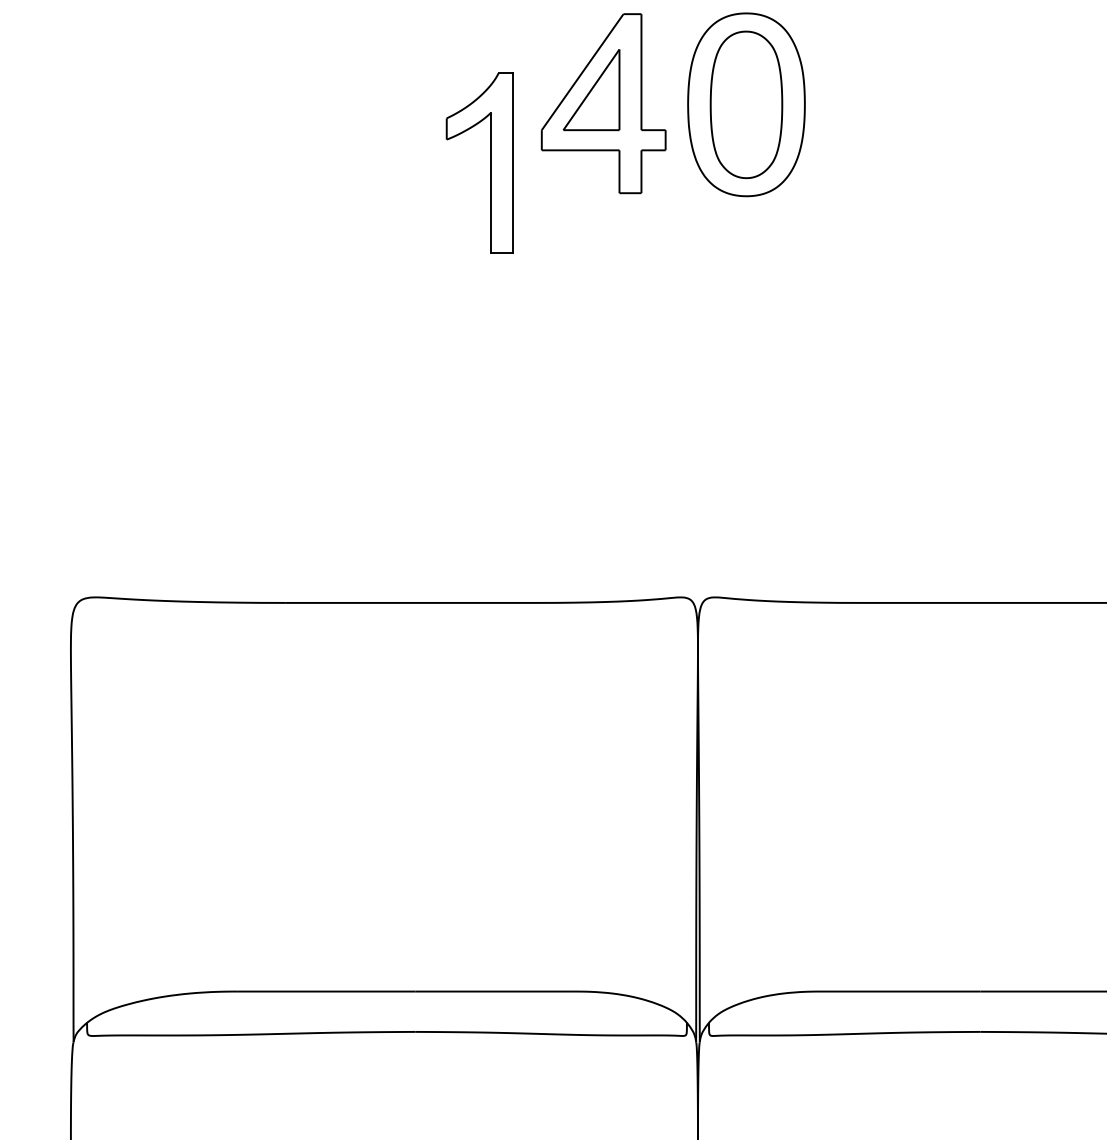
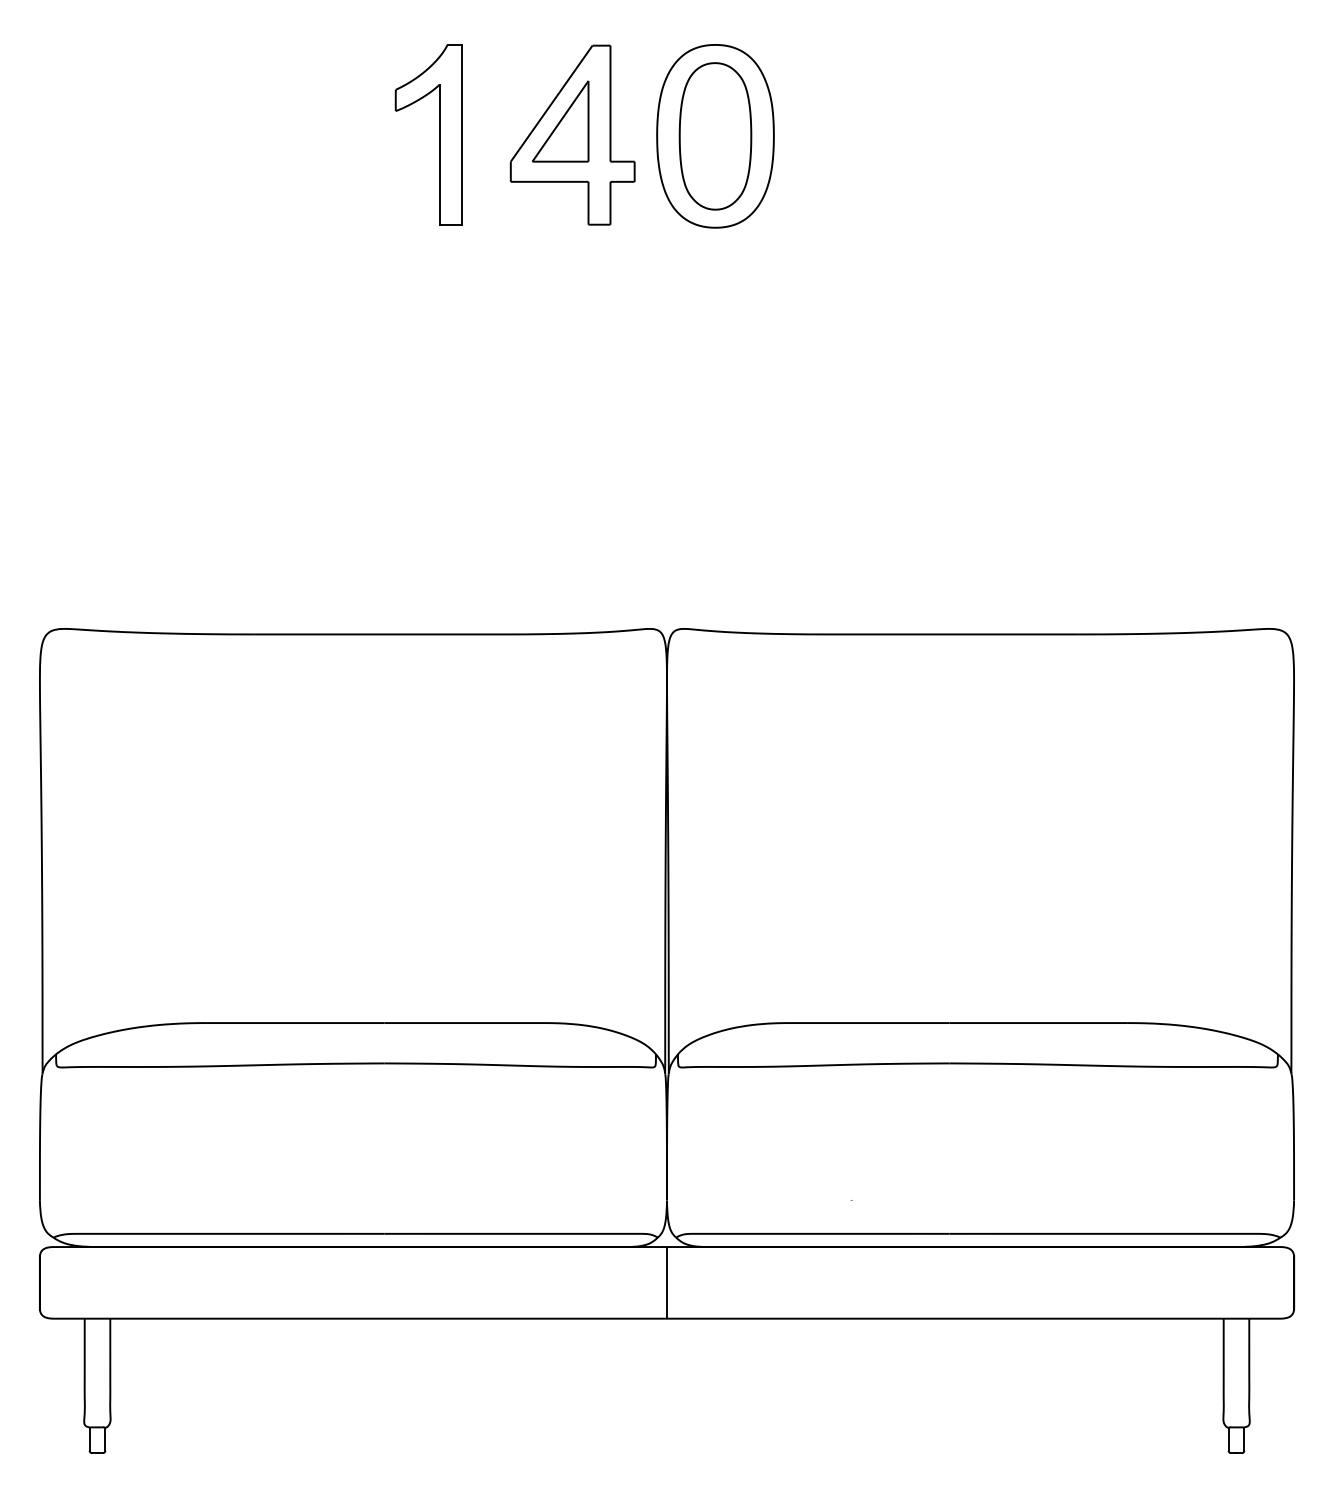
part: (490, 162) -> (439, 134), moved

